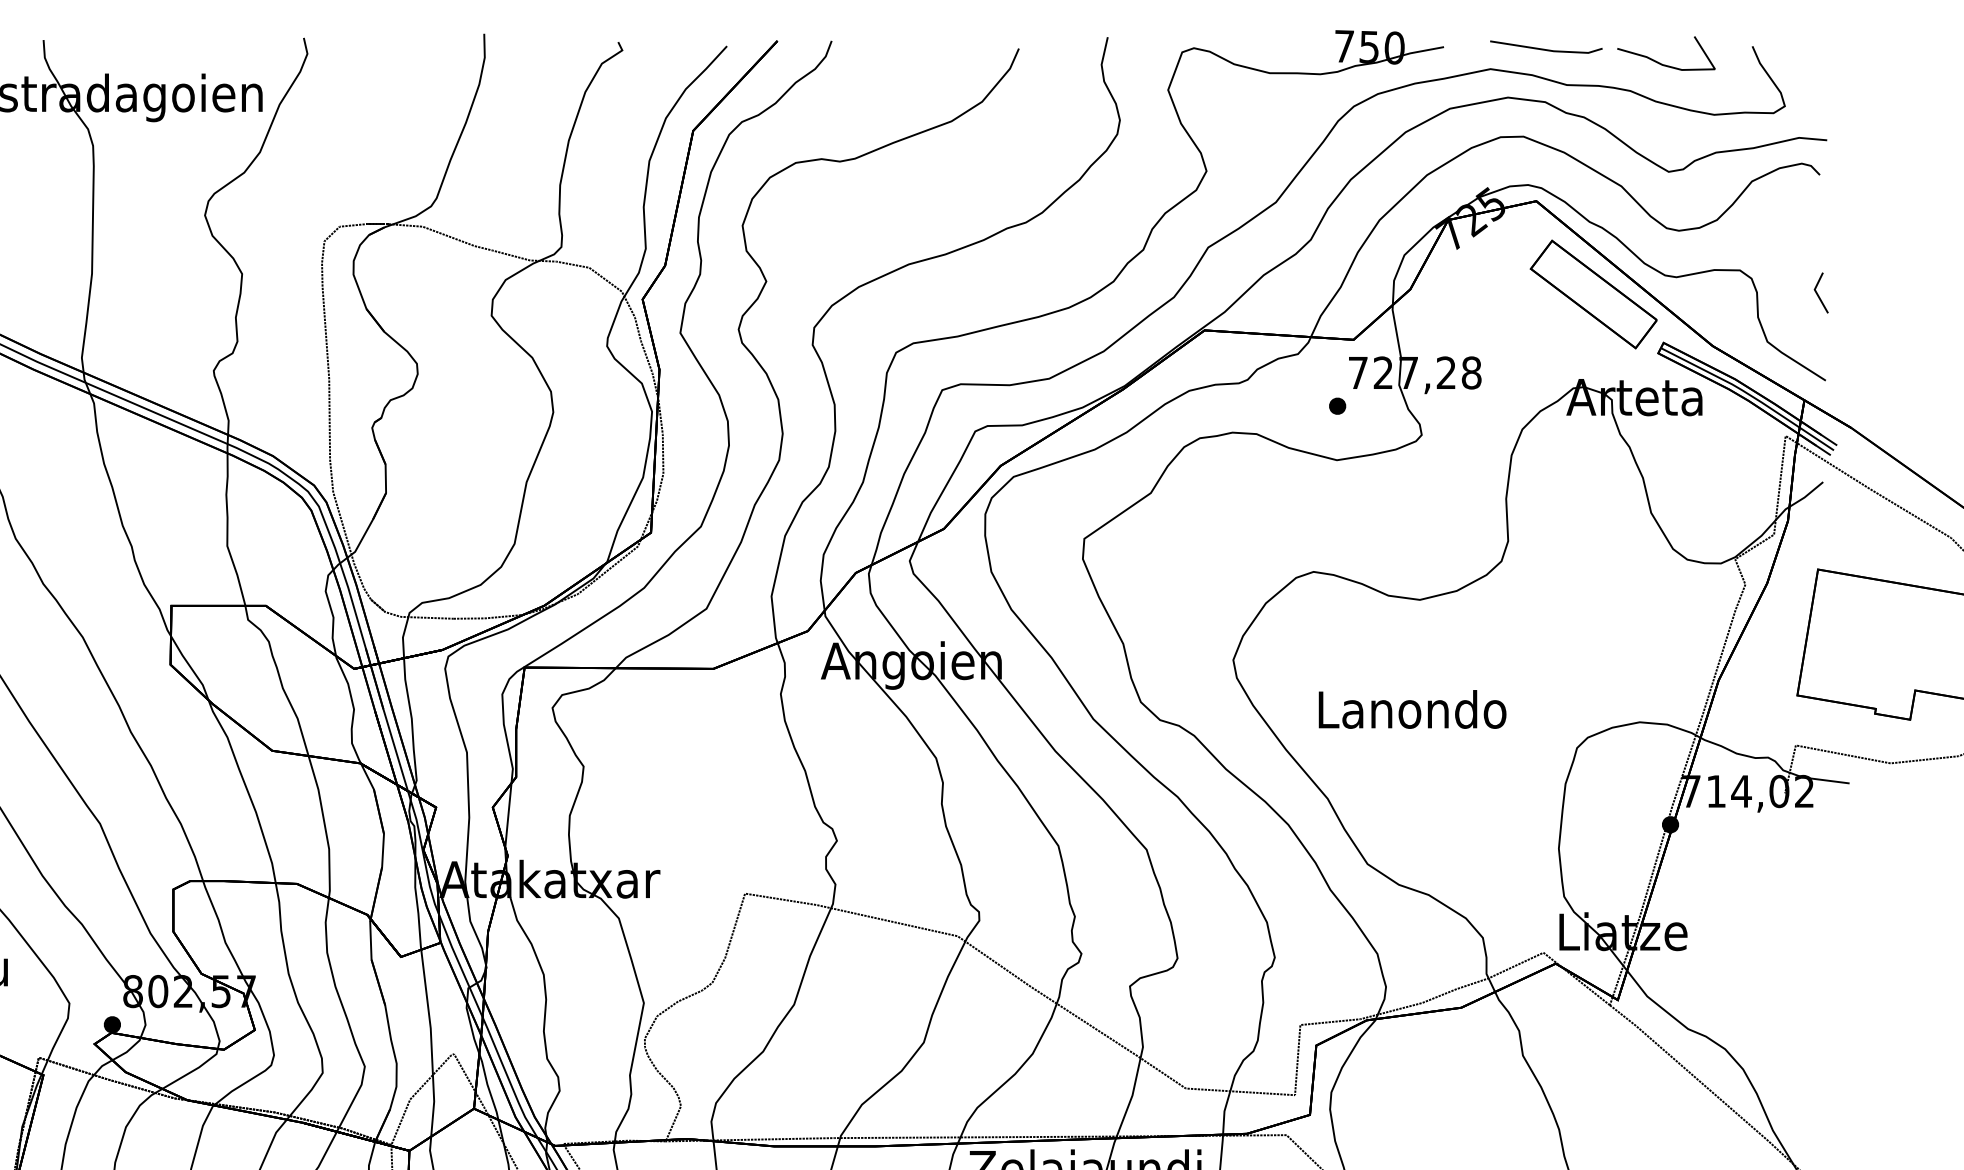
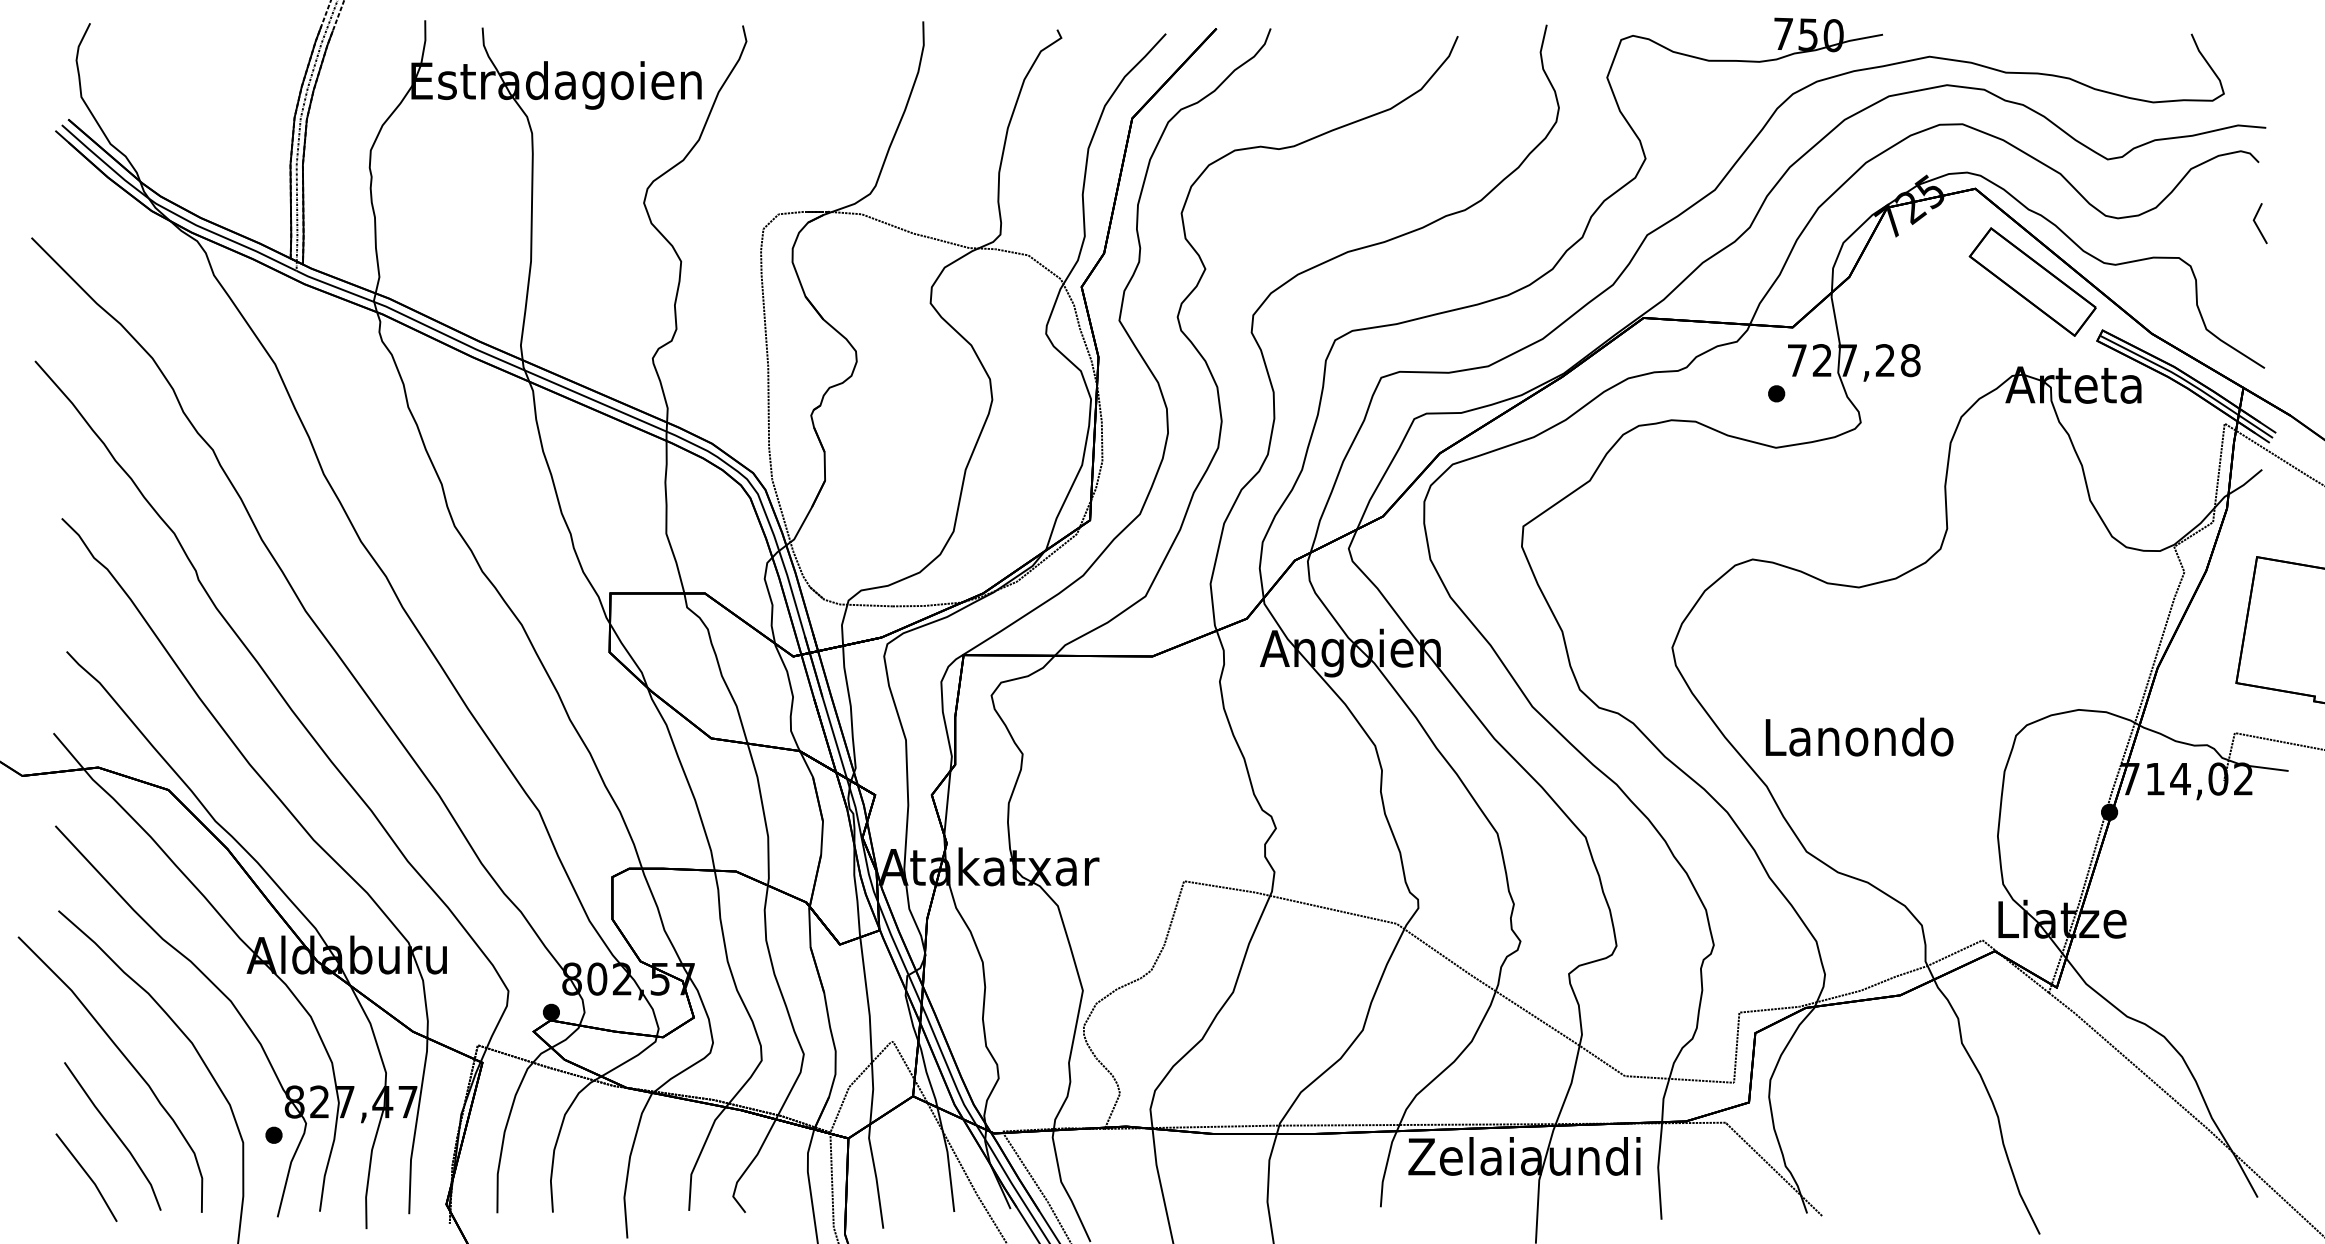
line: (1546, 48) -> (1985, 36), removed
curve: (1663, 63) -> (2102, 51), removed
line: (1818, 293) -> (2257, 224), moved
text: (1412, 708) -> (1859, 736), moved

